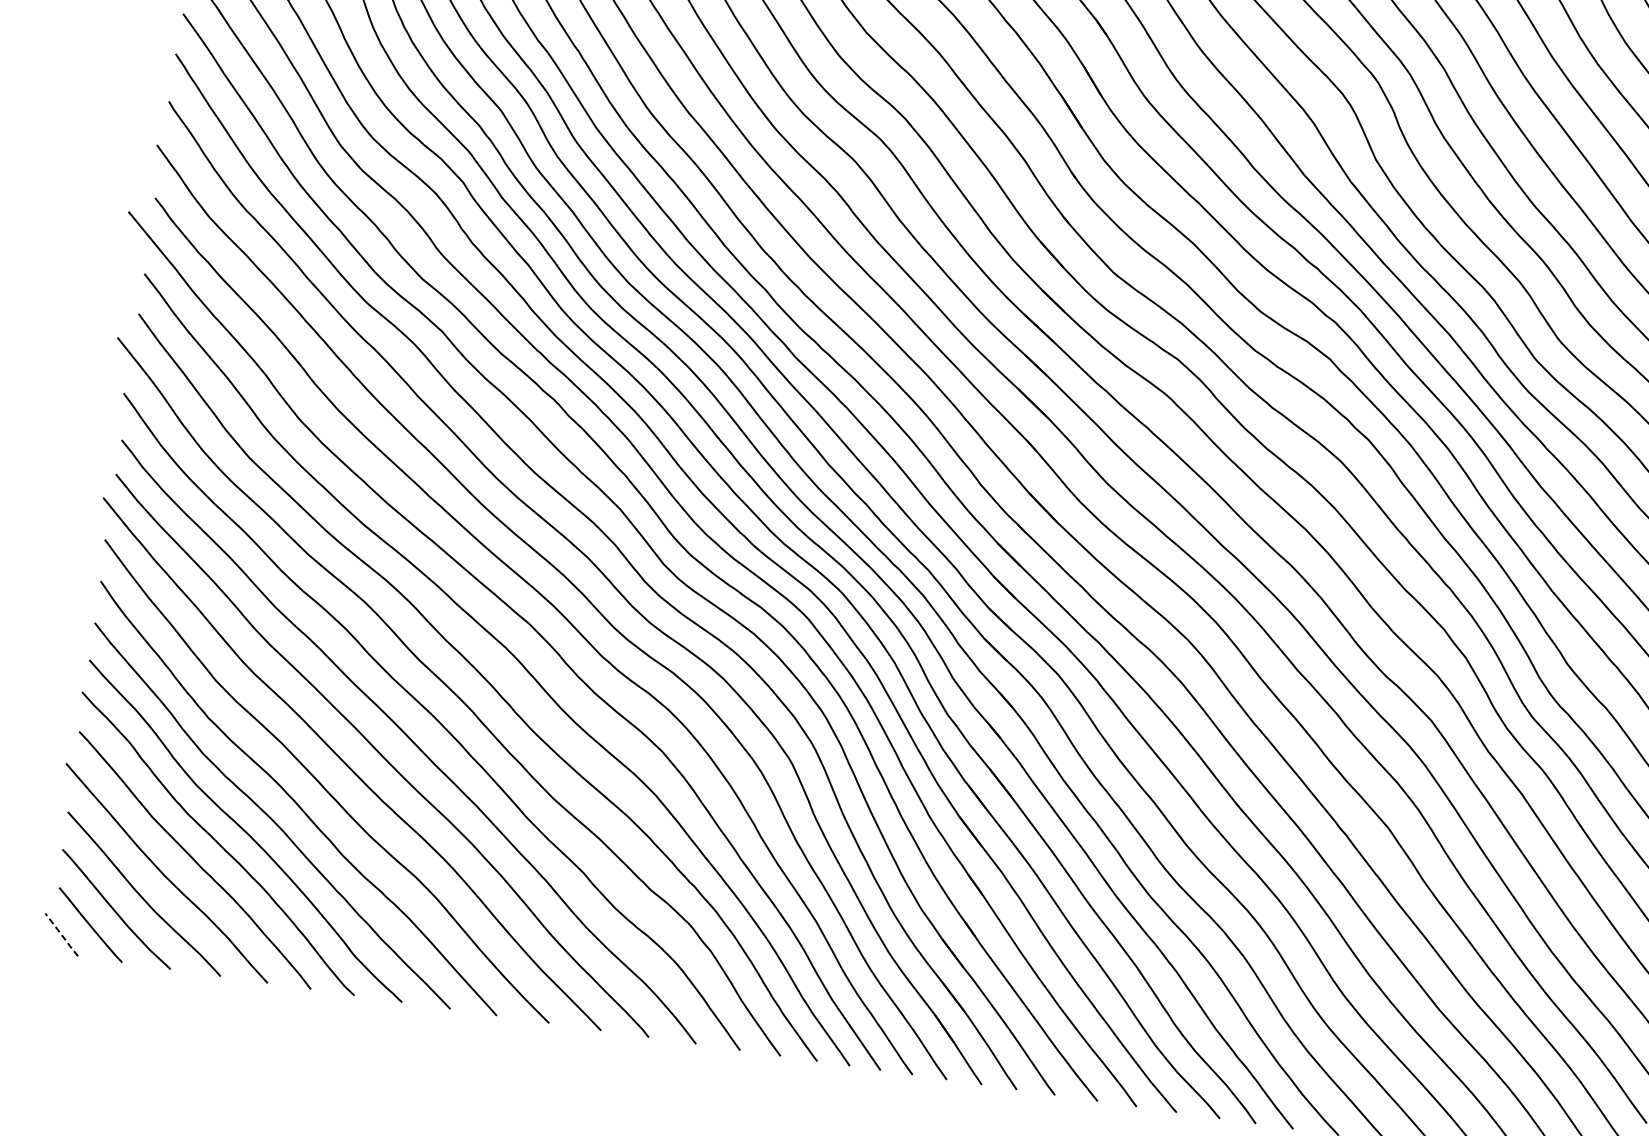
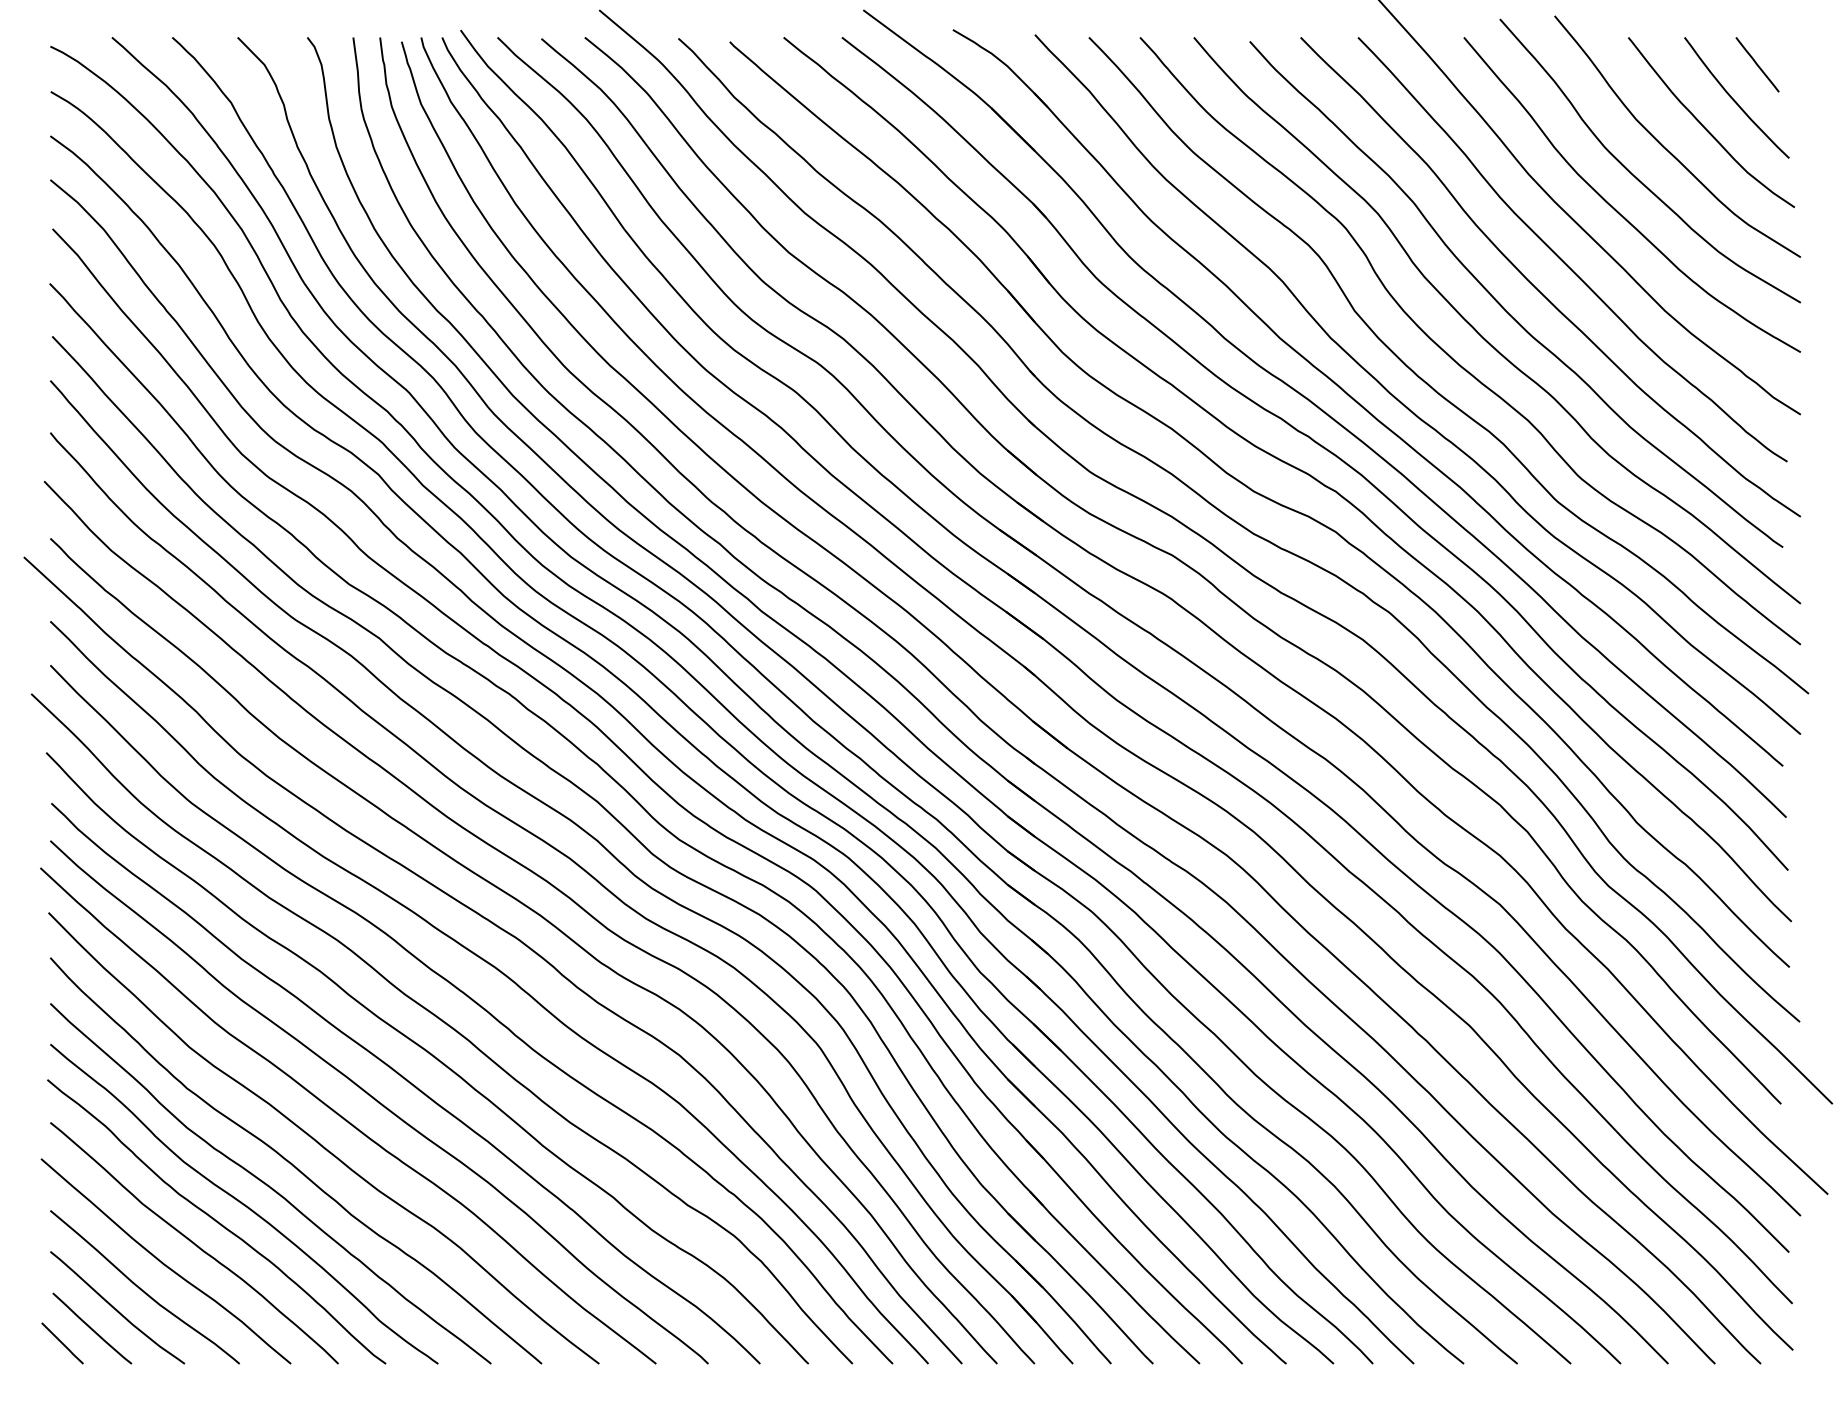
line: (62, 934) -> (63, 1343), dashed -> solid

